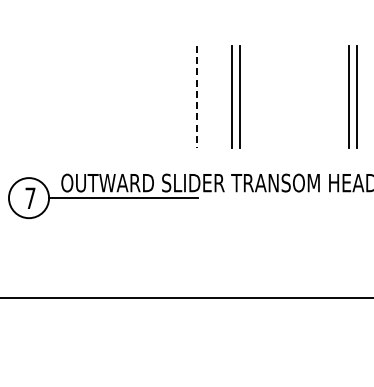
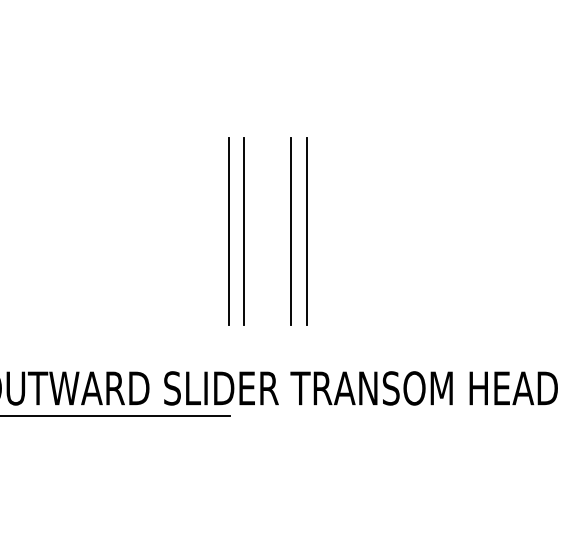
line: (205, 96) -> (243, 230), added
part: (352, 96) -> (512, 230), removed
line: (197, 97) -> (228, 231), dashed -> solid

